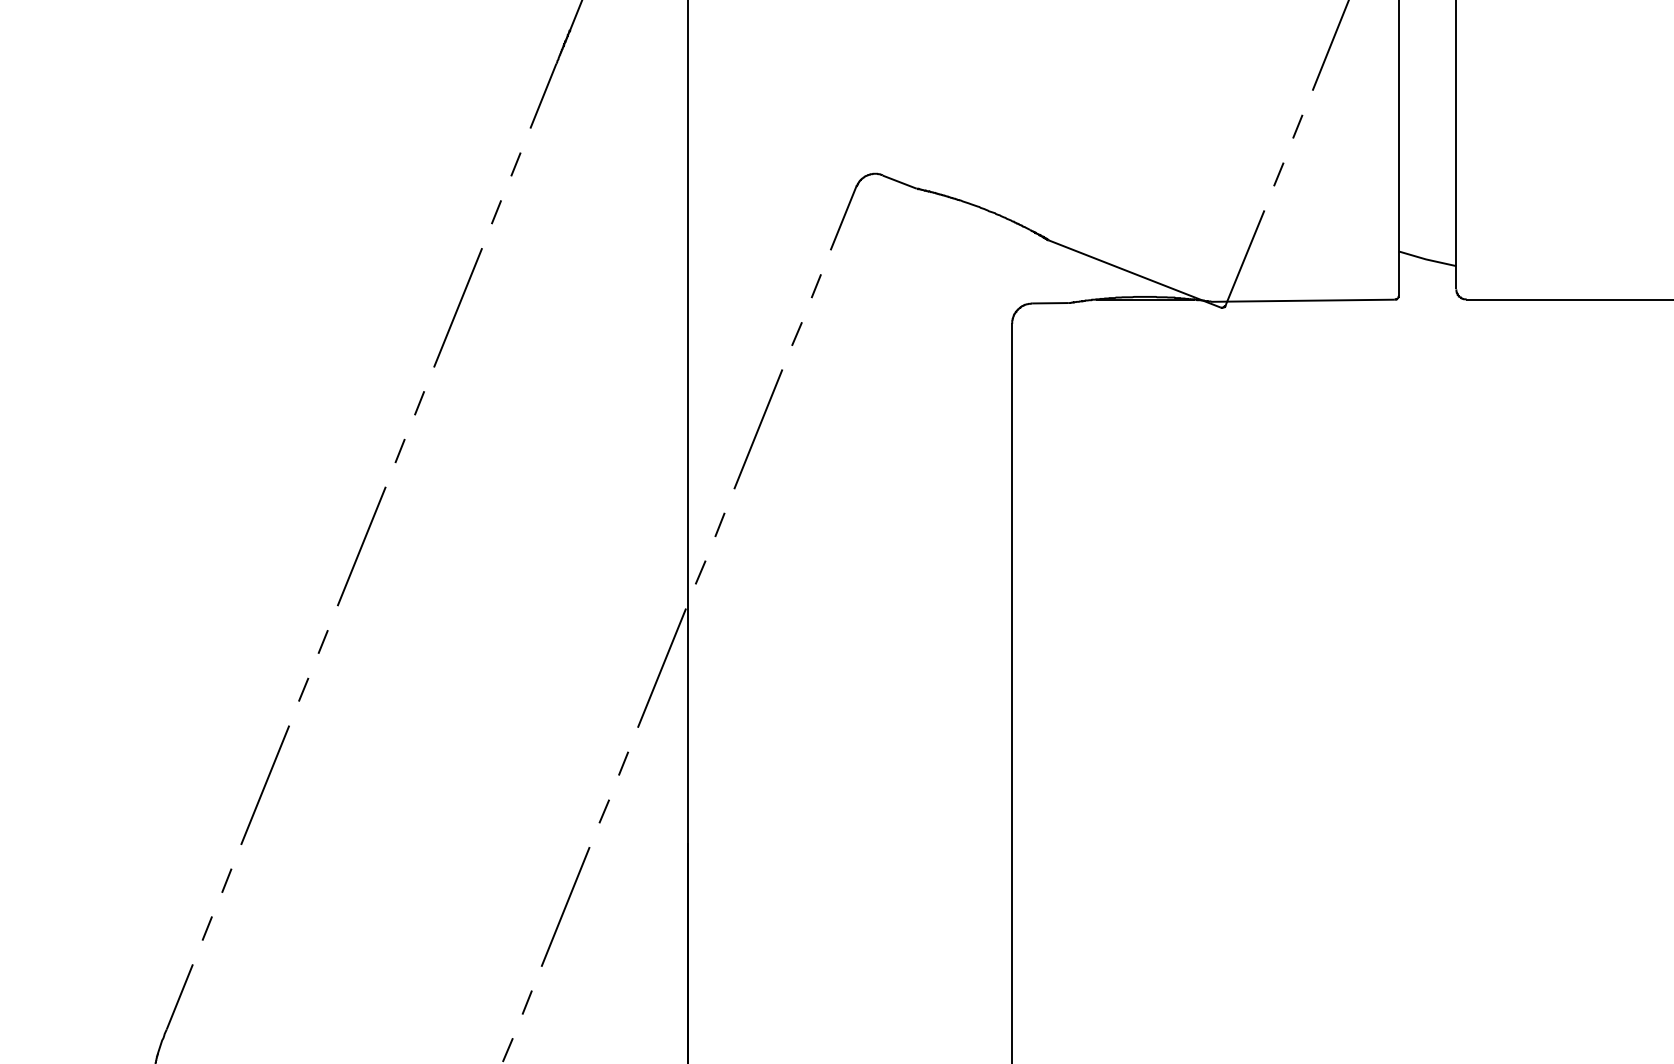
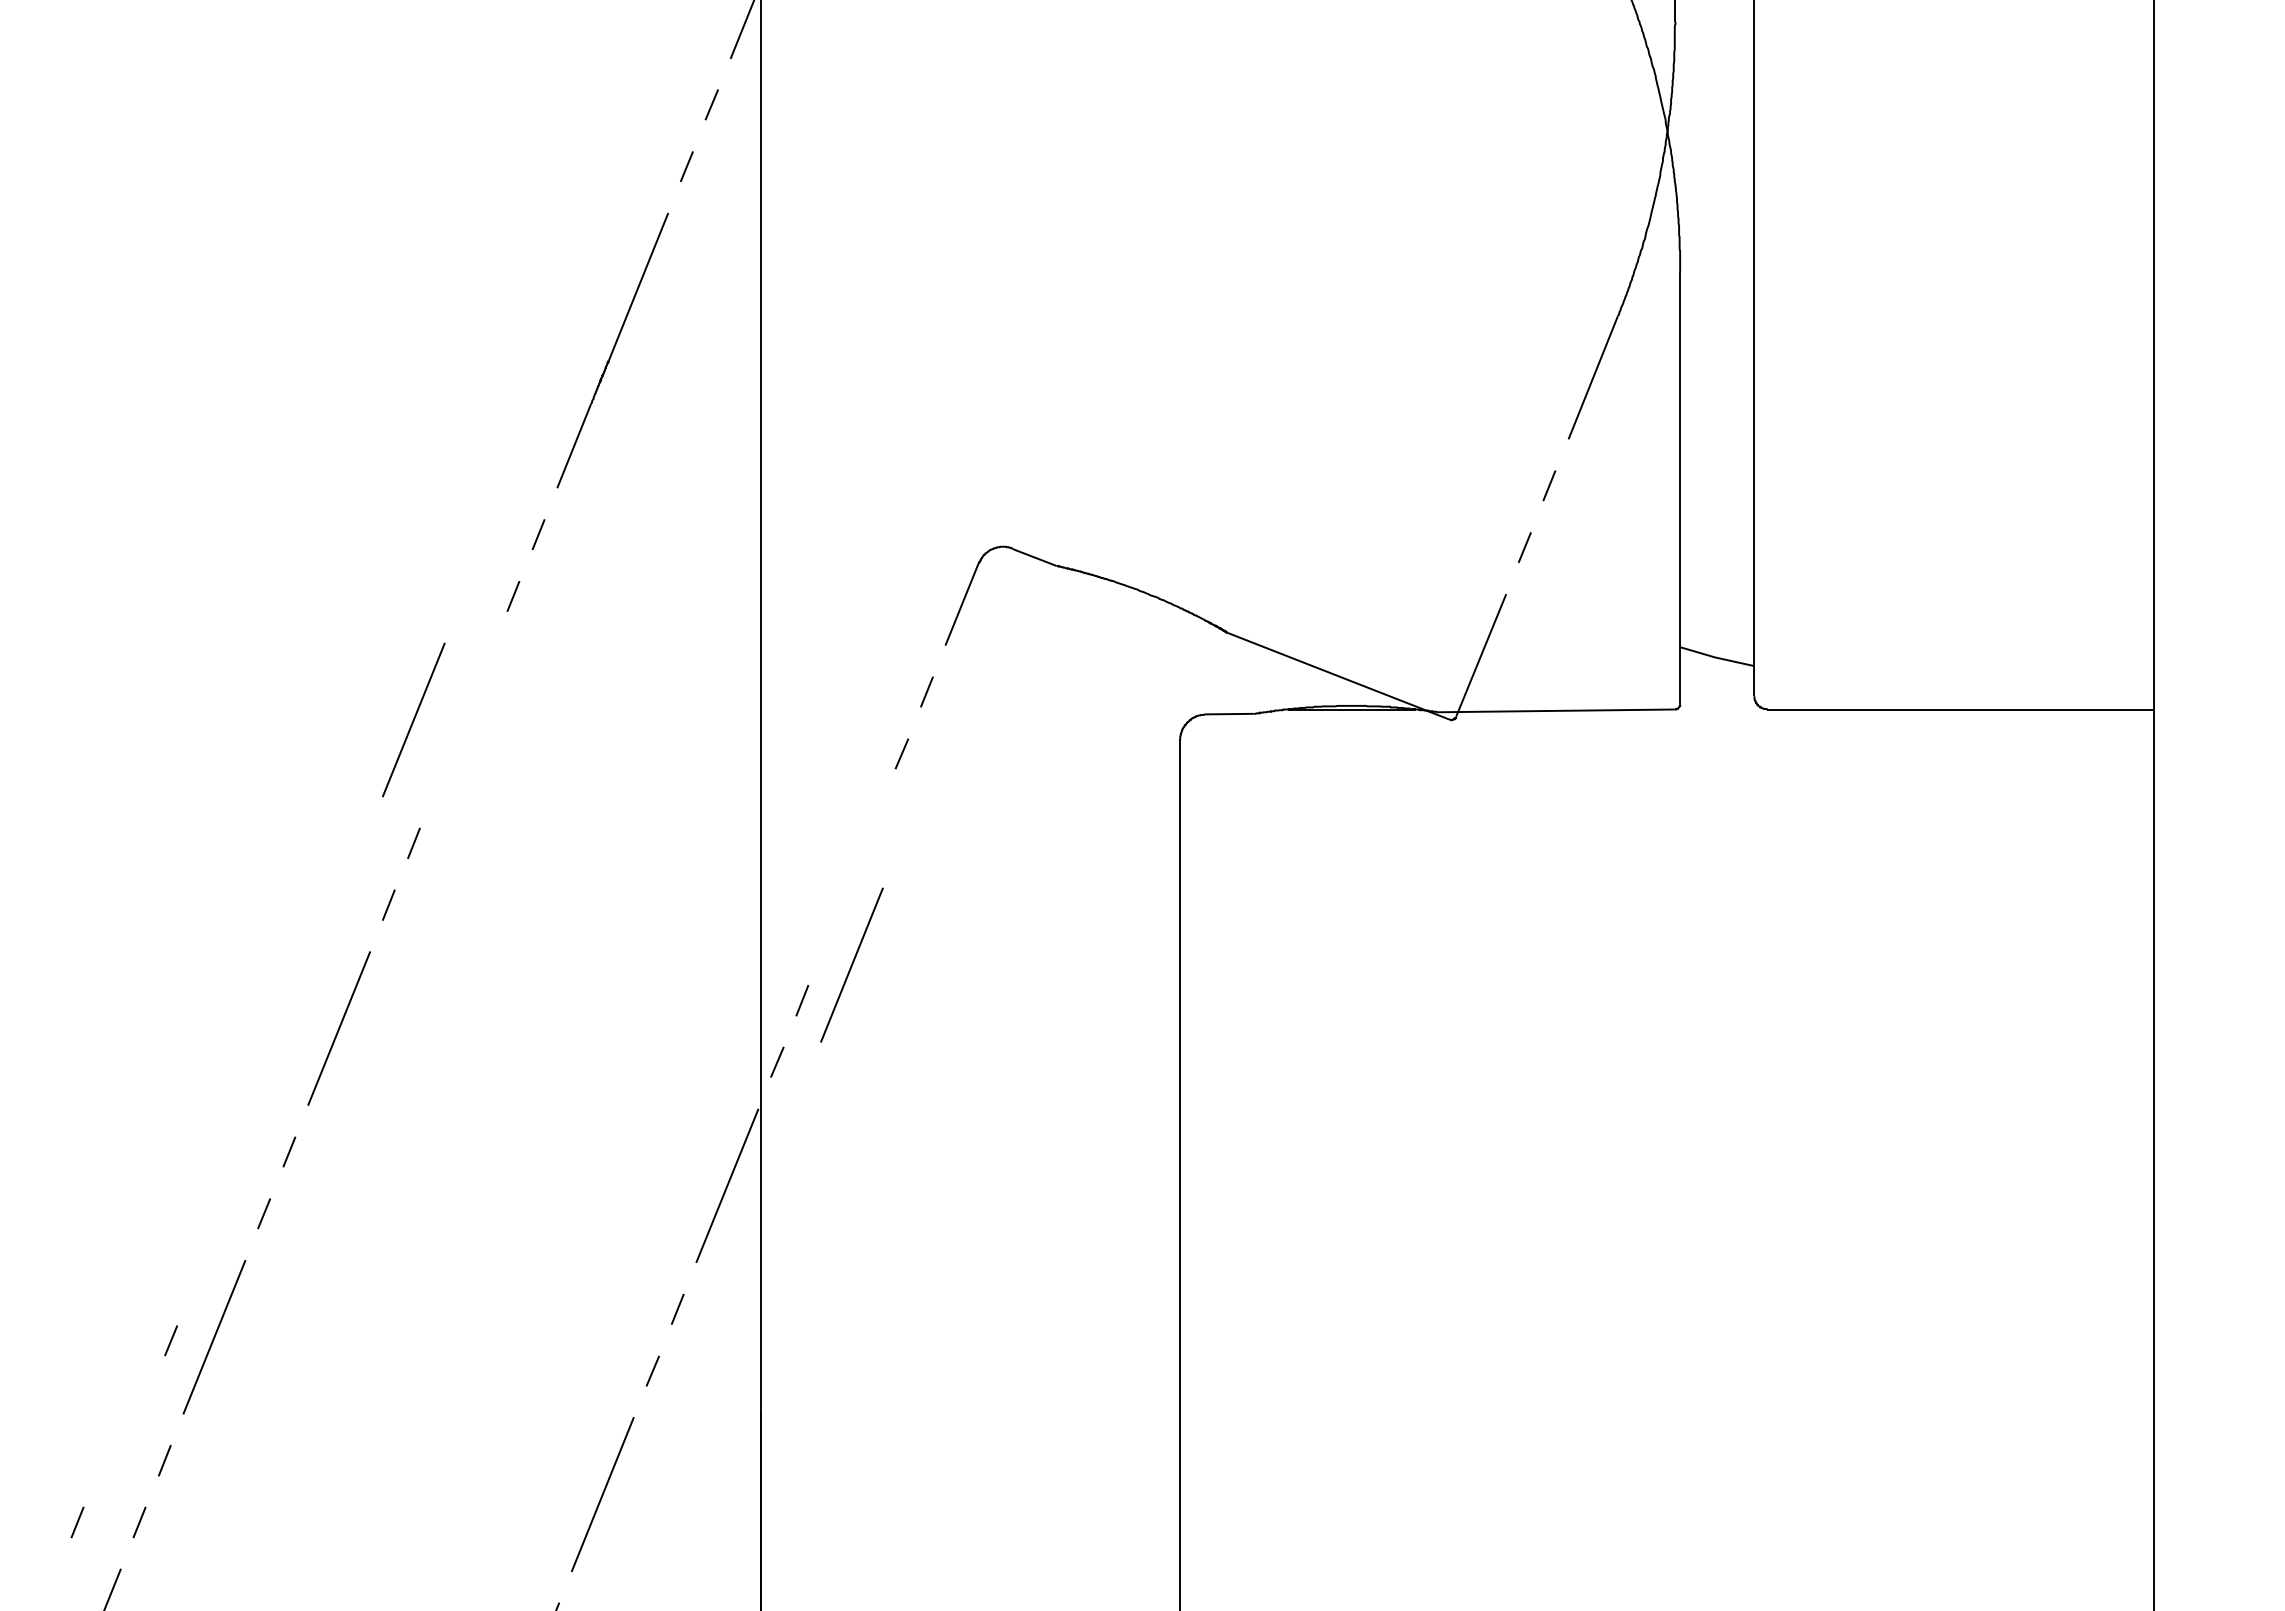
line: (457, 307) -> (413, 719), moved
line: (757, 428) -> (851, 964), moved
line: (231, 787) -> (170, 1340), added
line: (159, 928) -> (77, 1522), added

